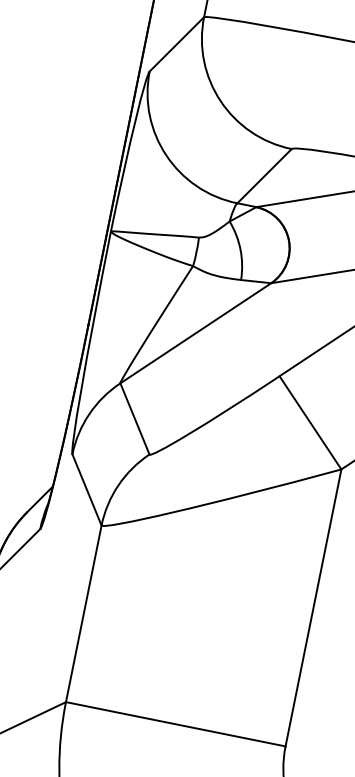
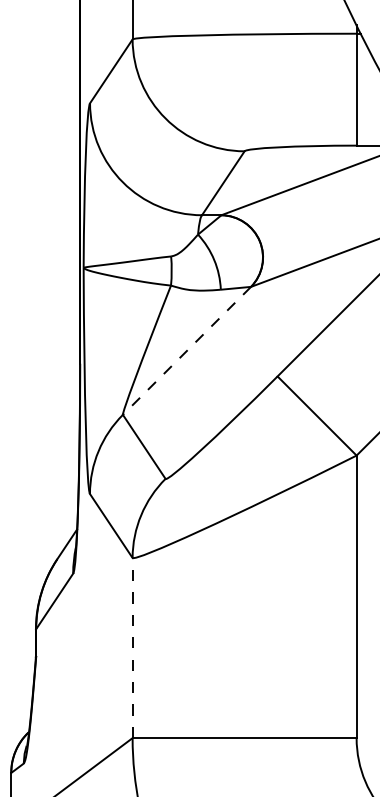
line: (196, 333) -> (187, 350), solid -> dashed
line: (83, 613) -> (132, 647), solid -> dashed

